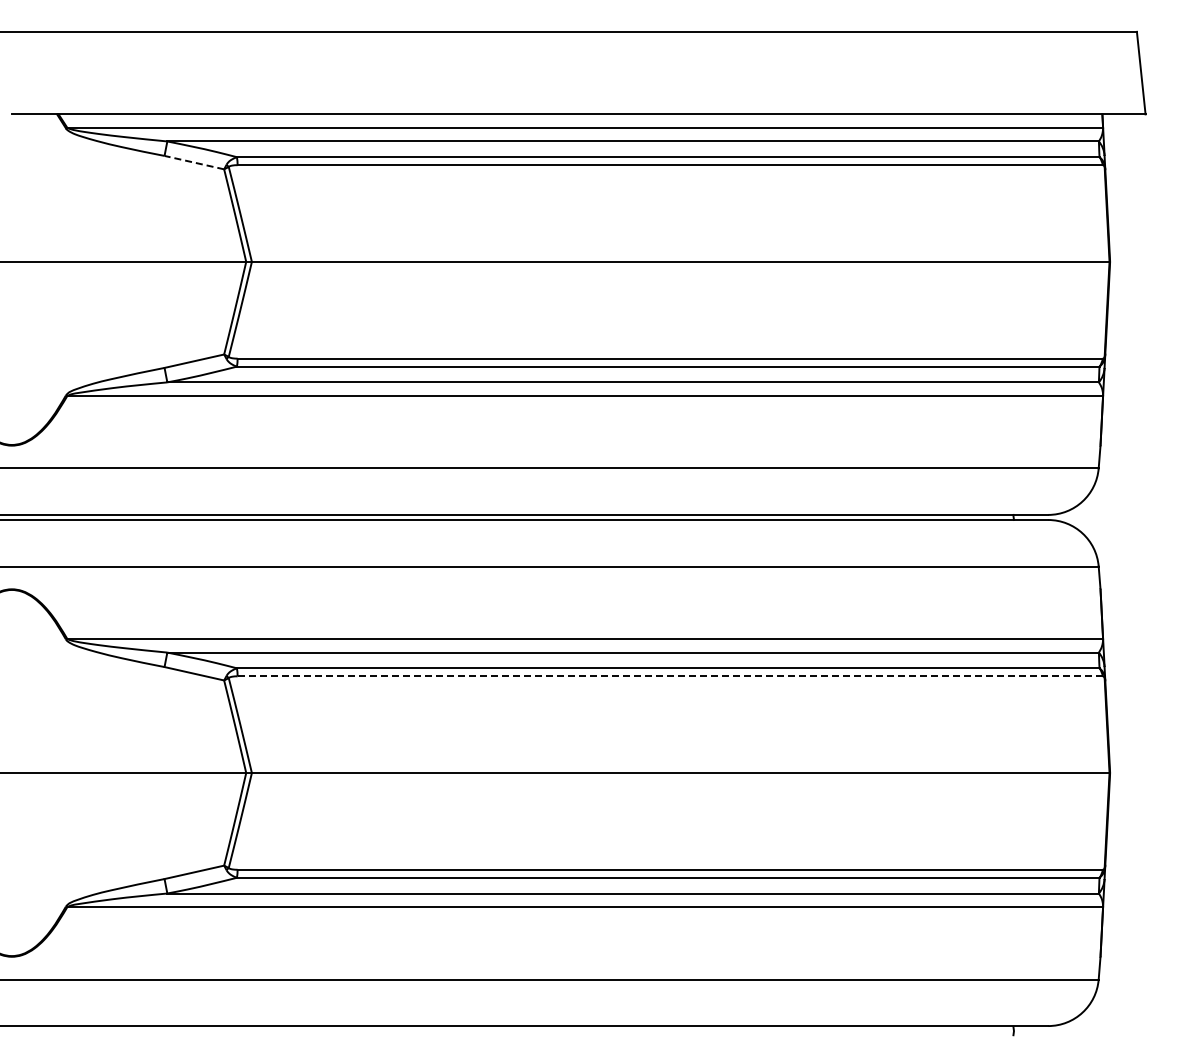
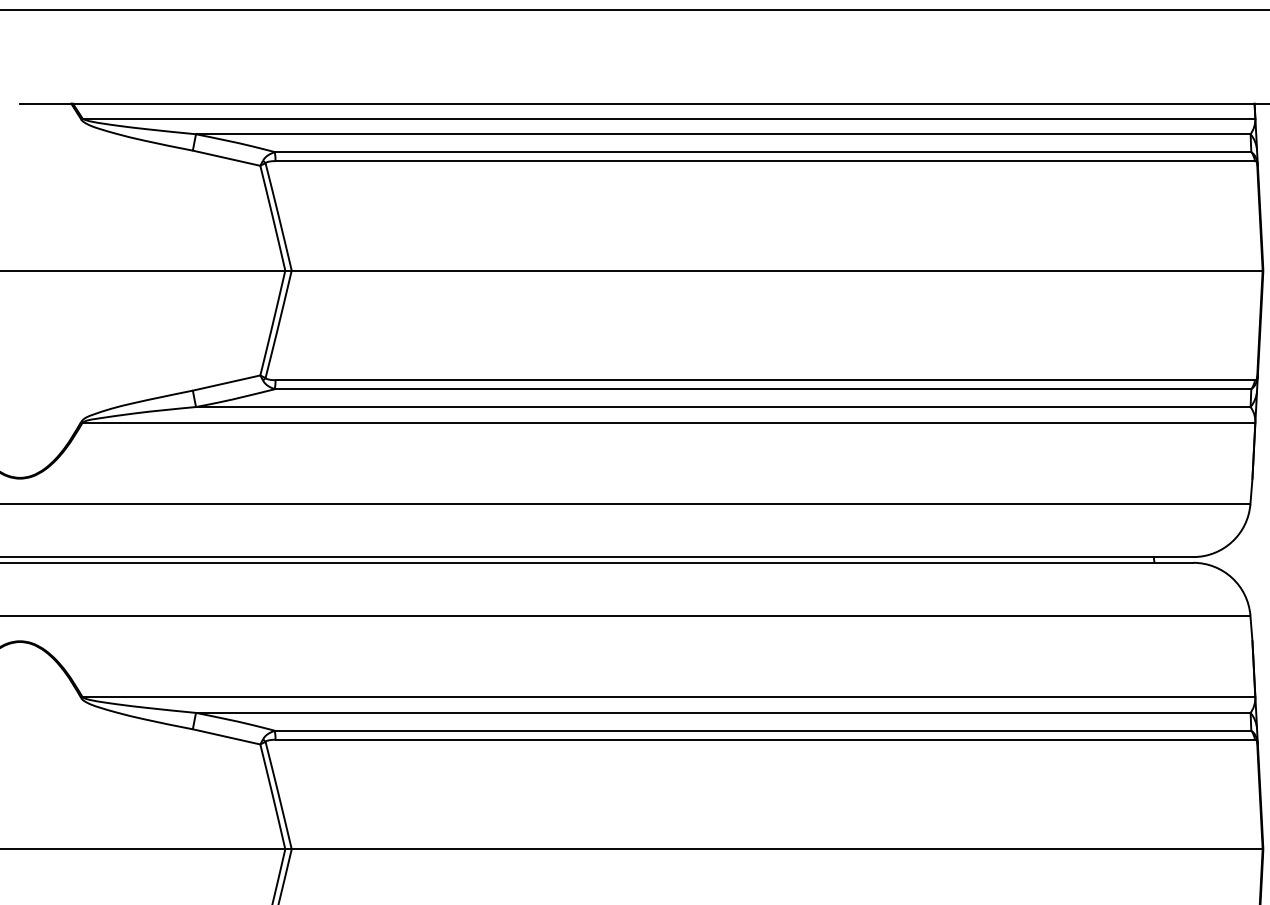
line: (194, 162) -> (226, 158), dashed -> solid
line: (670, 676) -> (765, 739), dashed -> solid

